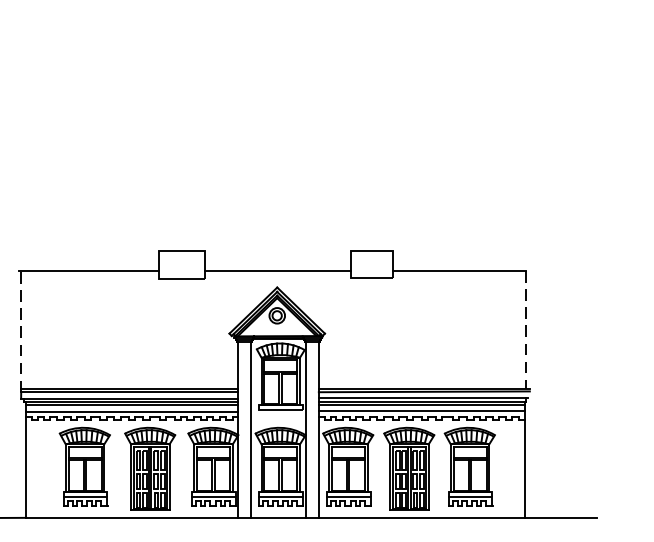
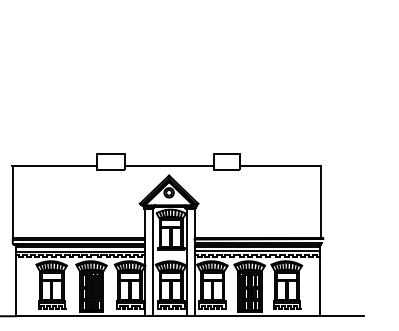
line: (20, 331) -> (12, 202), dashed -> solid
line: (525, 331) -> (320, 202), dashed -> solid

